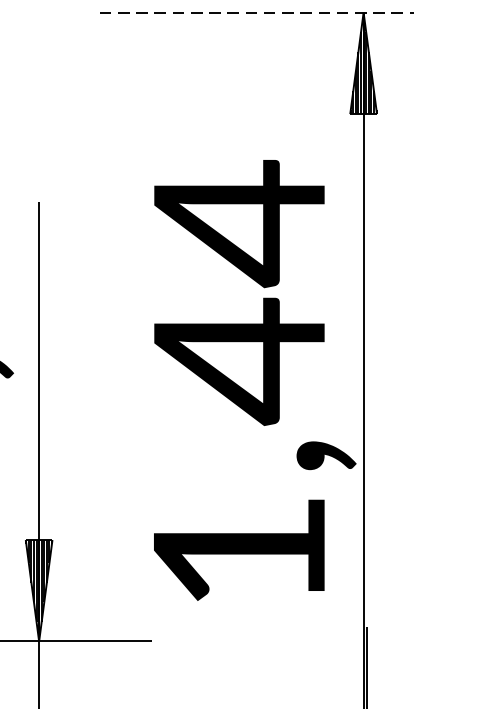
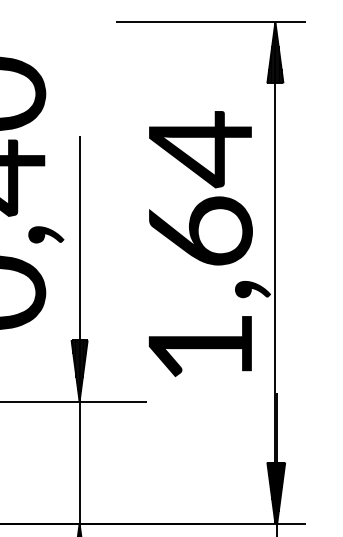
line: (257, 13) -> (211, 22), dashed -> solid
text: (239, 361) -> (200, 232), 1,44 -> 1,64

